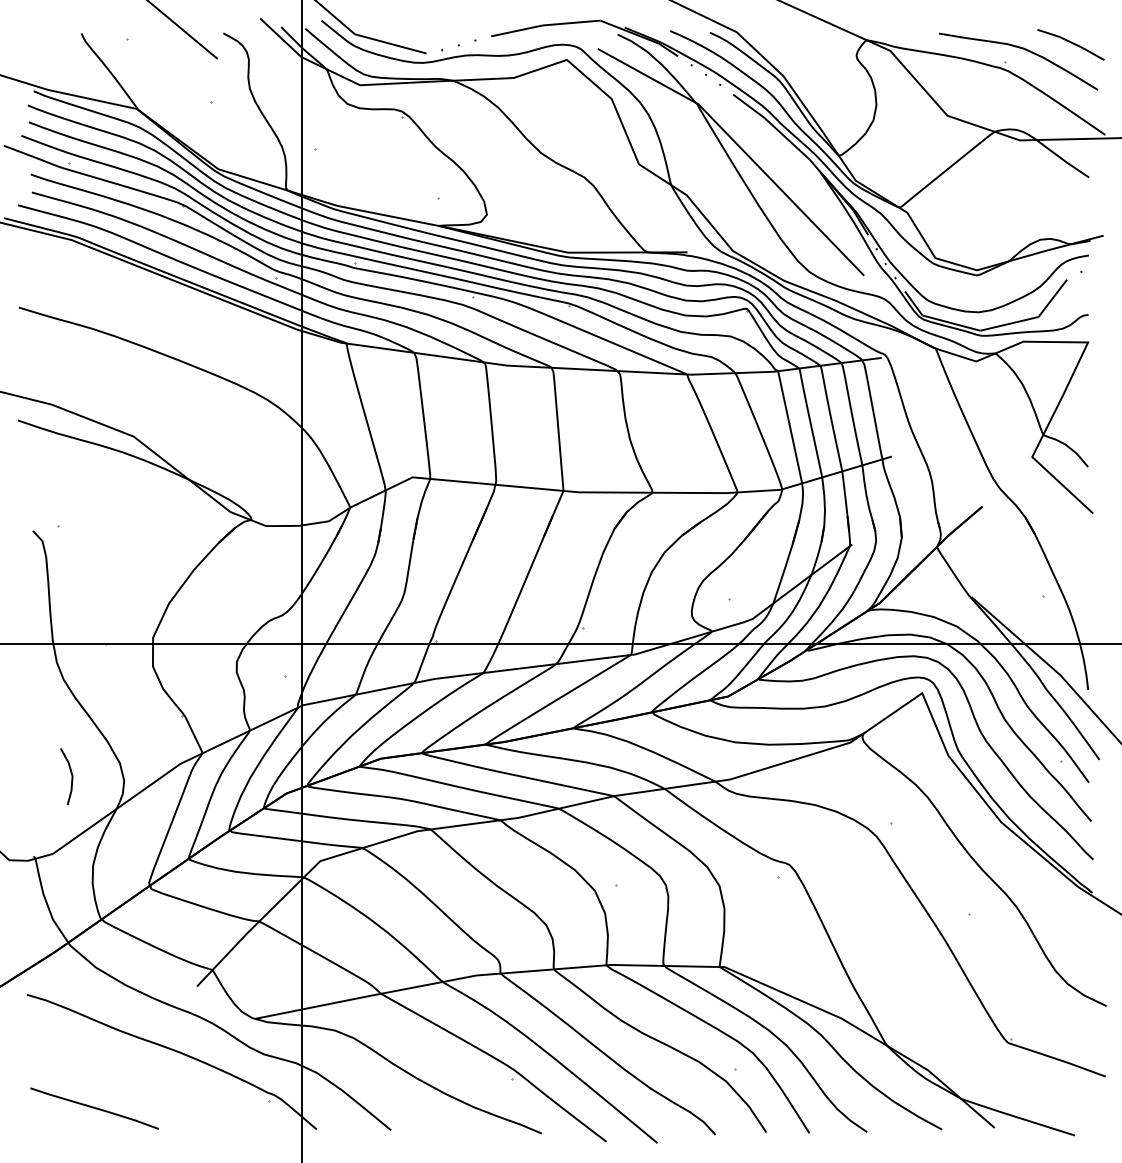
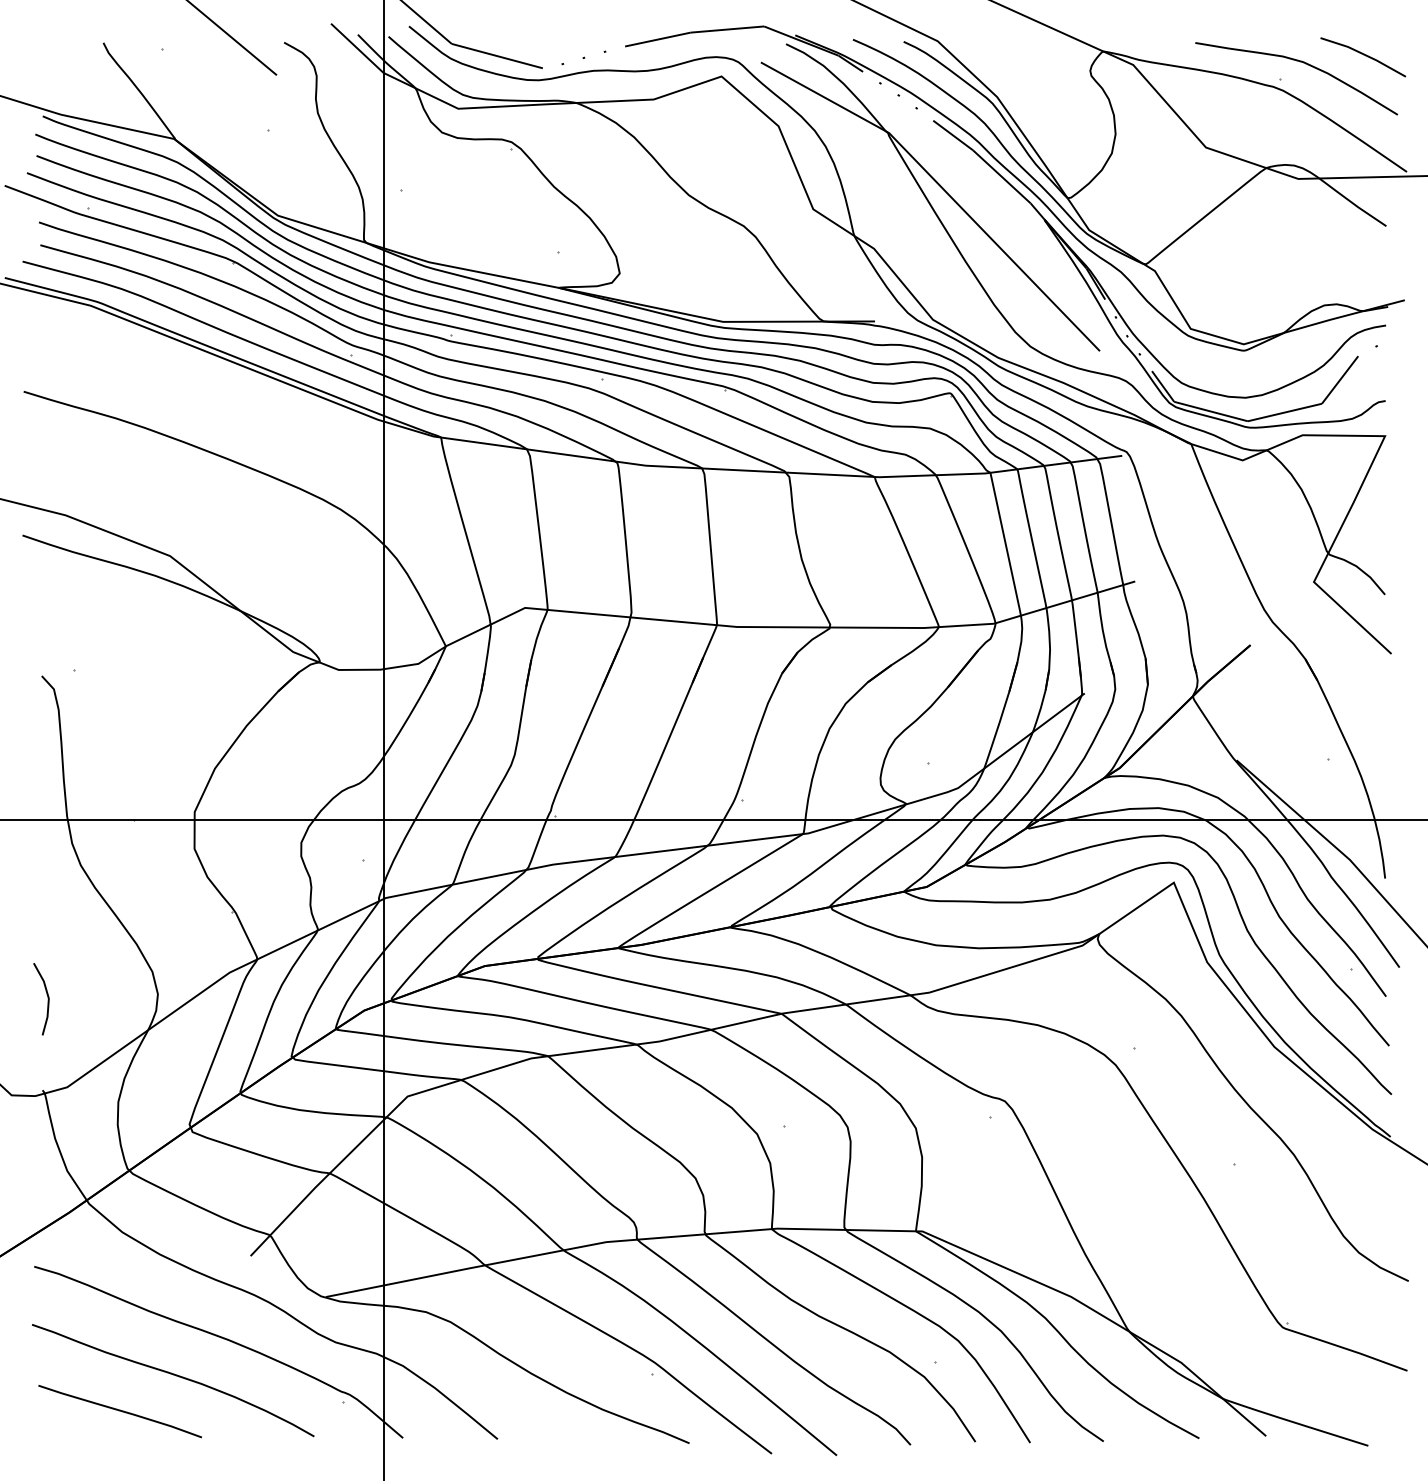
line: (70, 773) -> (46, 995), moved
curve: (138, 1081) -> (176, 1377), added

